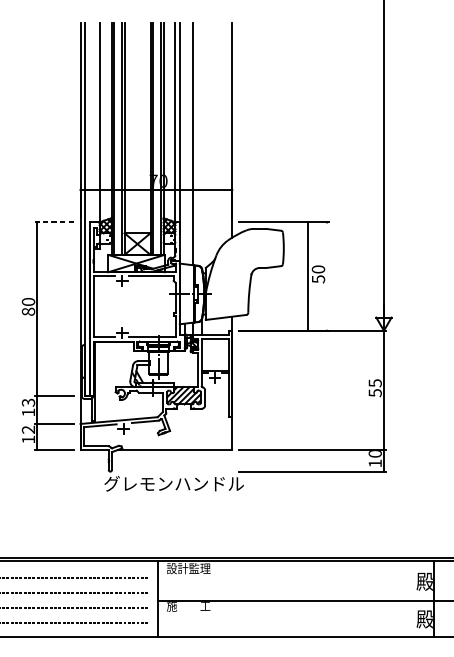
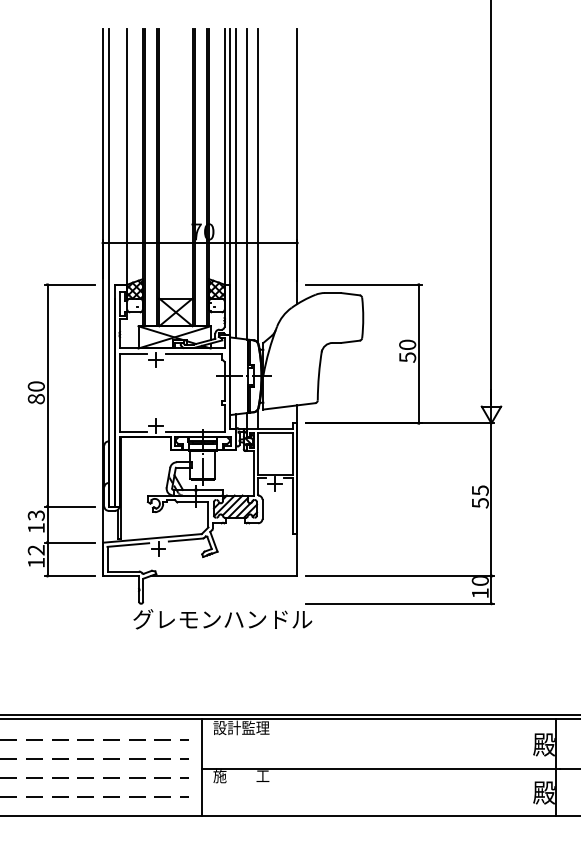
line: (184, 143) -> (236, 183), added
line: (202, 144) -> (258, 185), added
line: (54, 222) -> (69, 284), dashed -> solid
line: (307, 276) -> (418, 353), moved

